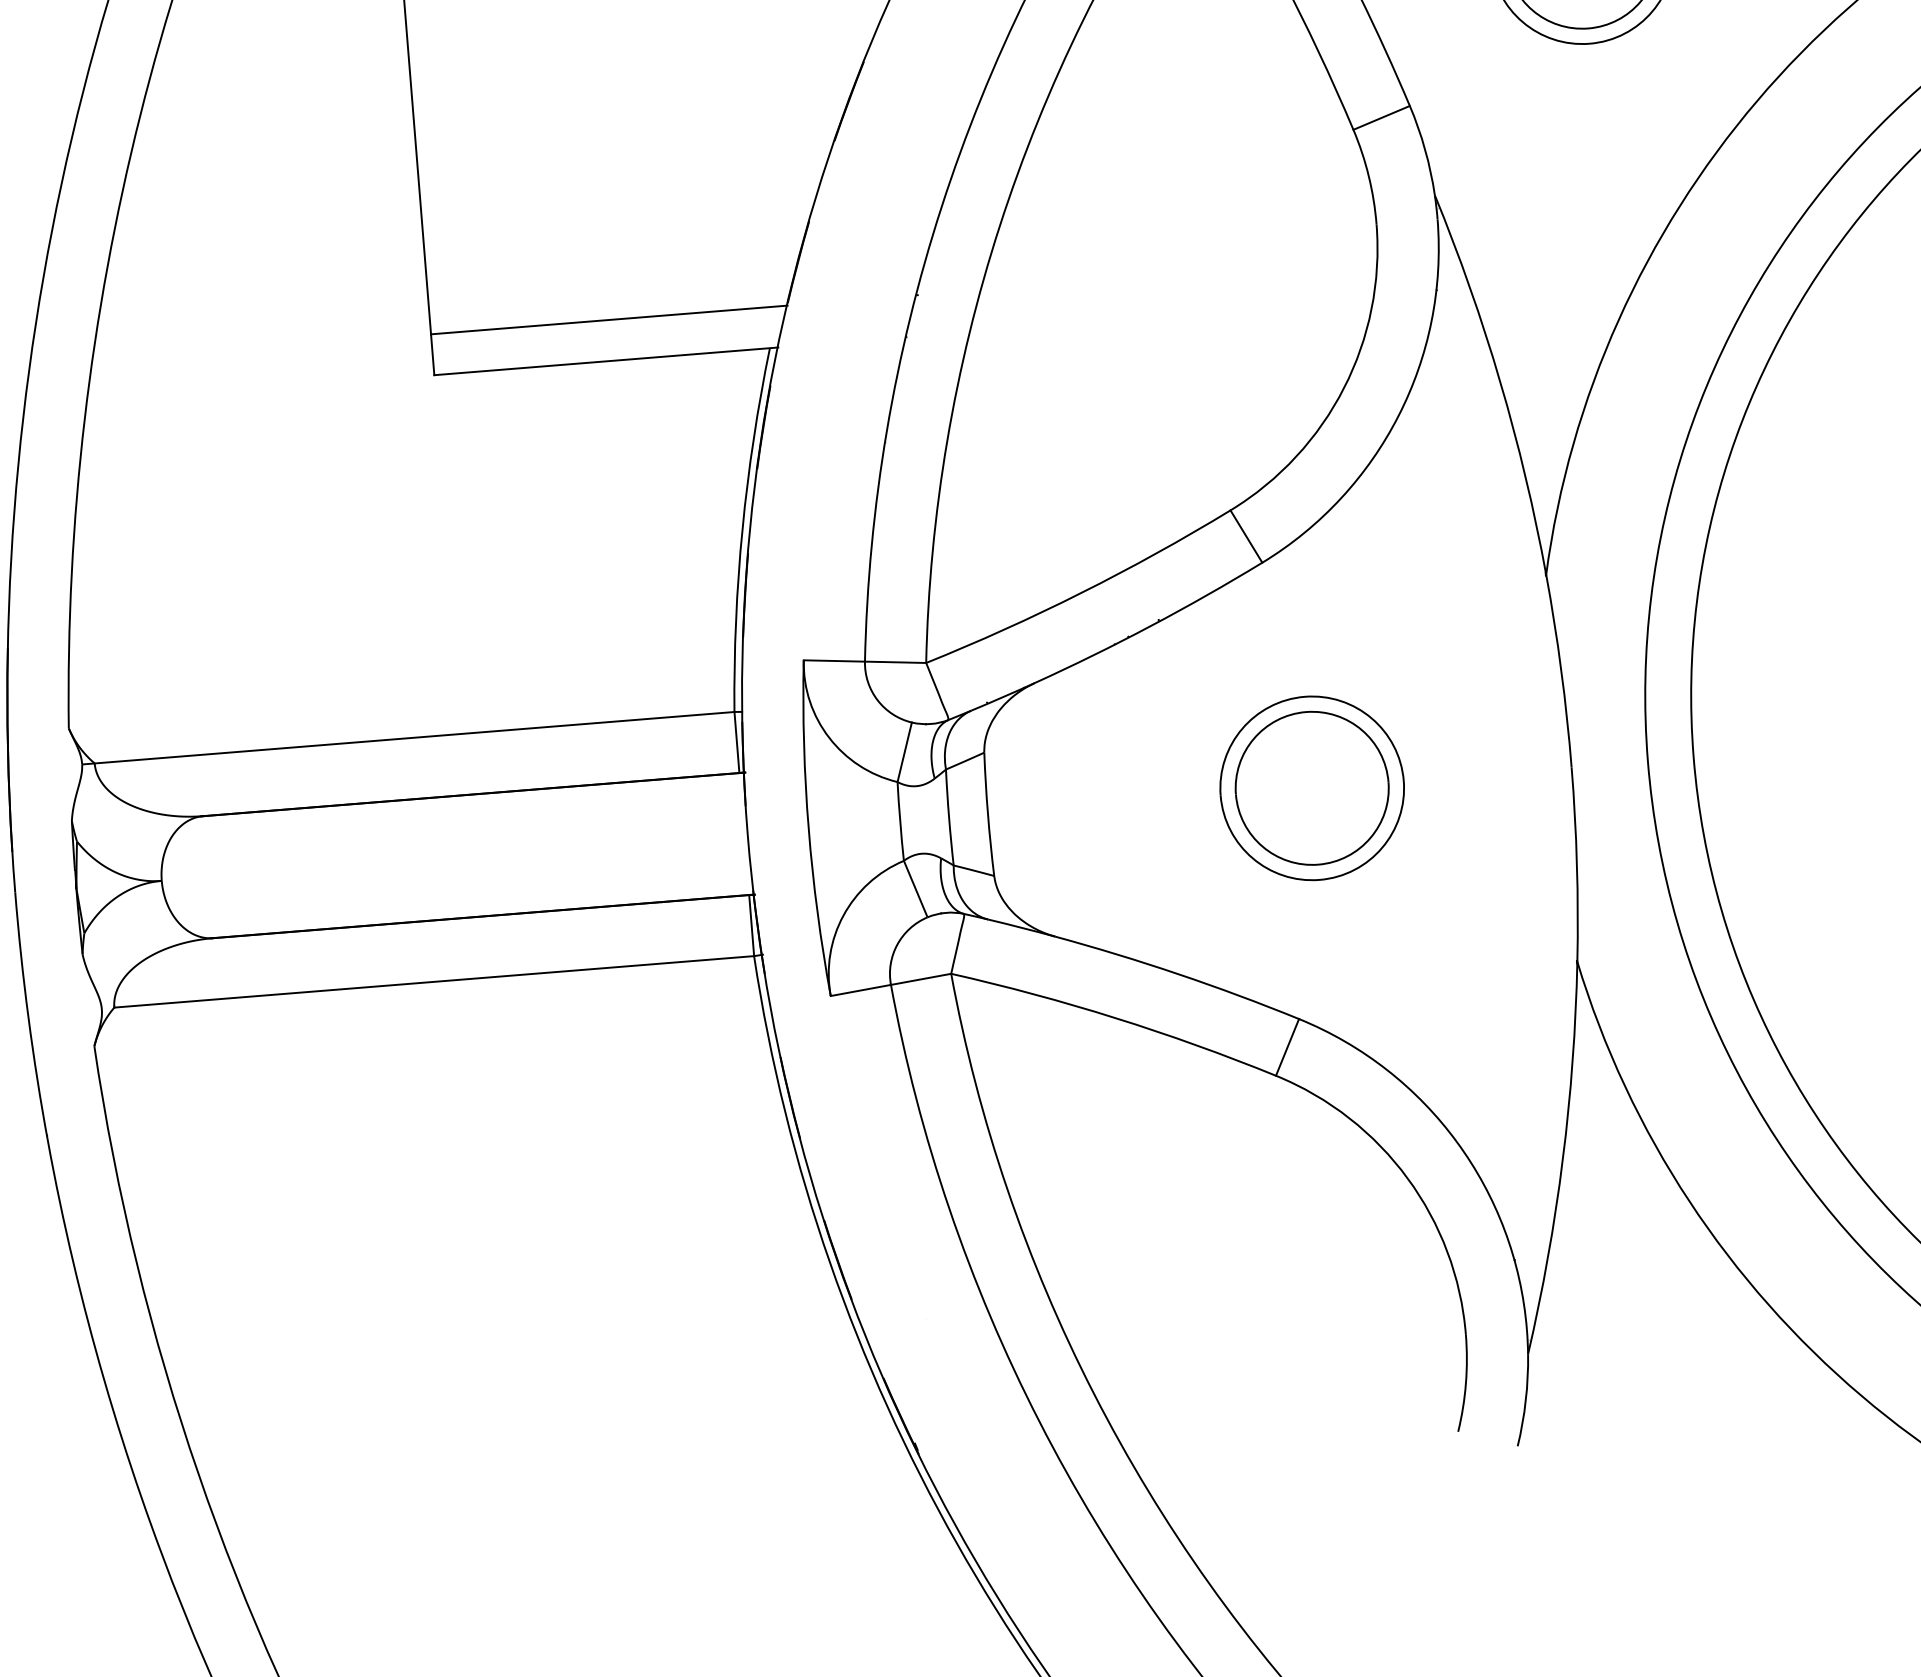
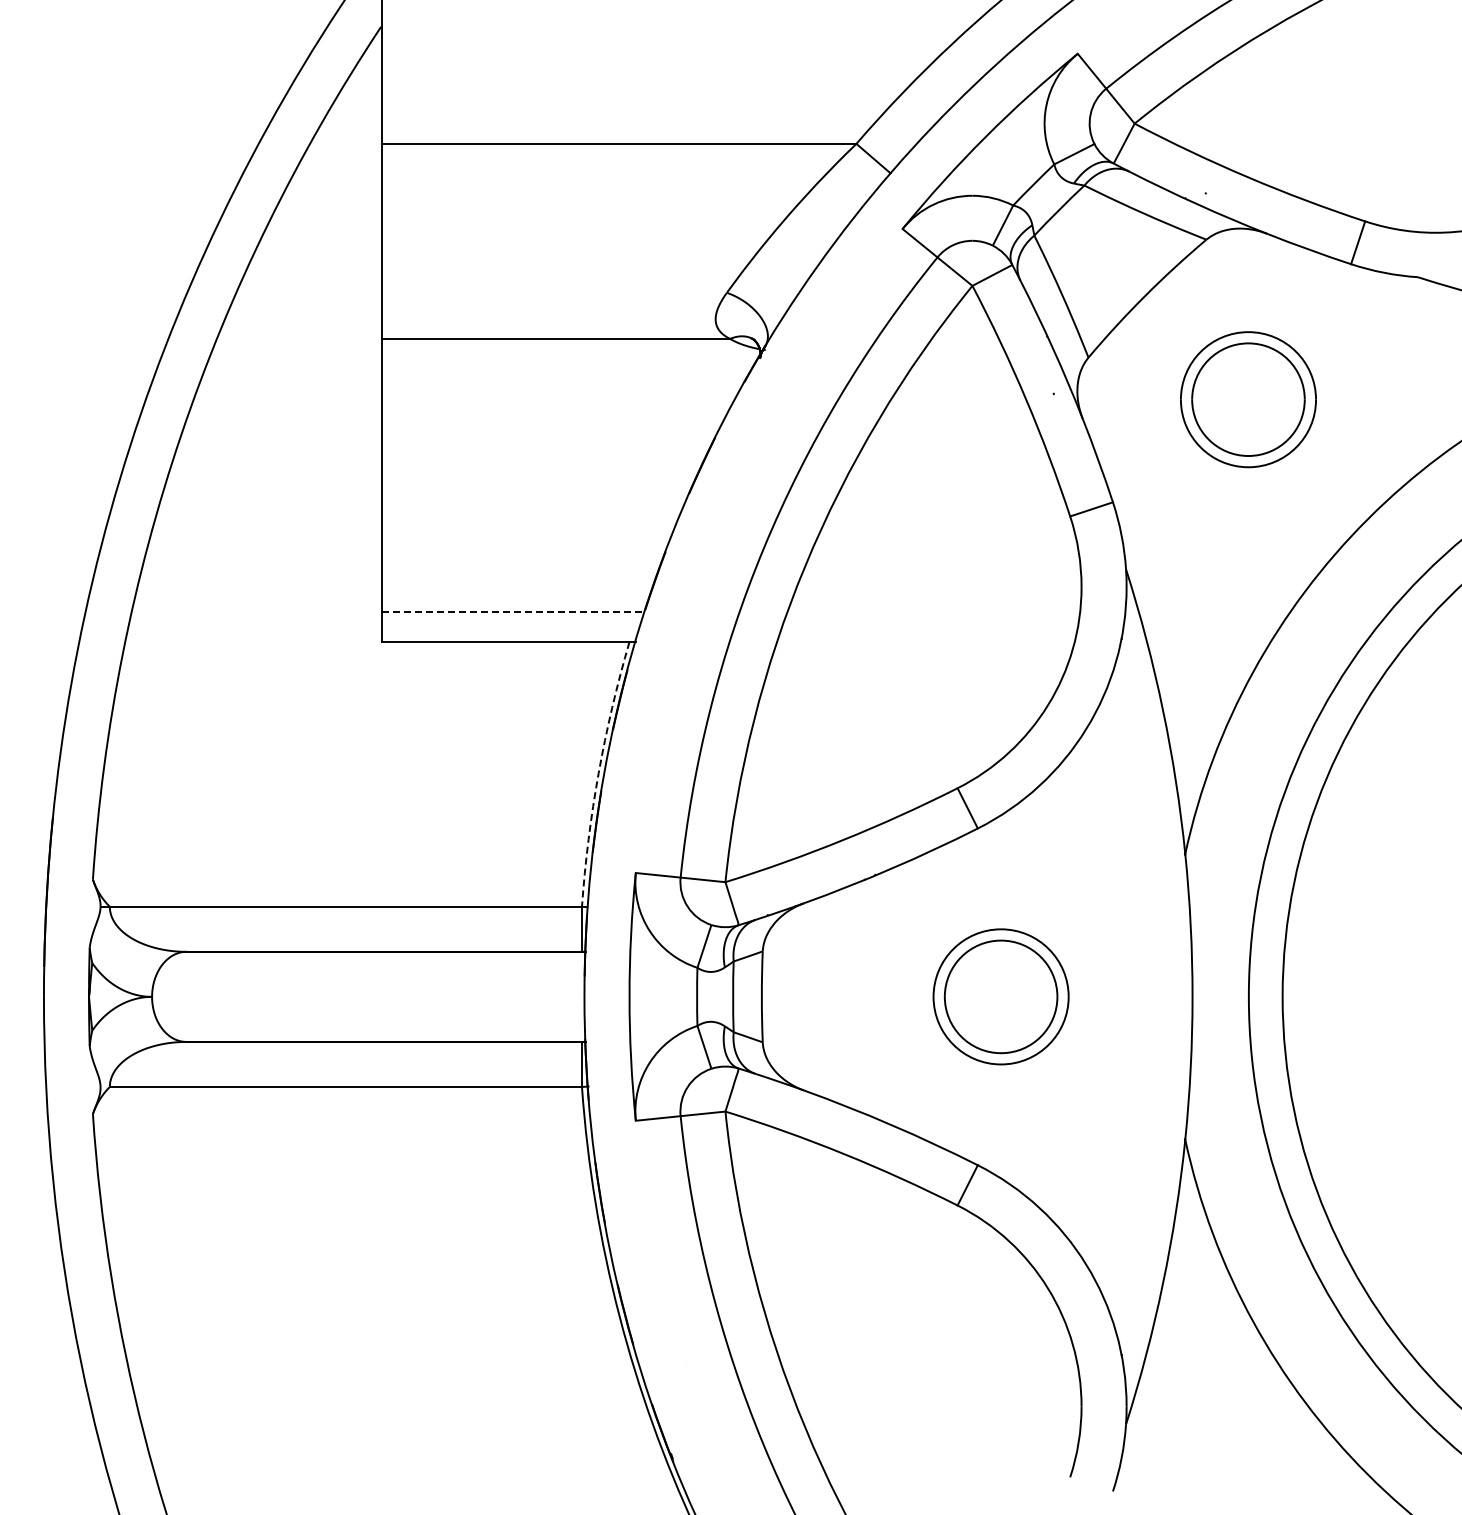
line: (609, 319) -> (513, 611), solid -> dashed
arc: (742, 529) -> (598, 773), solid -> dashed

